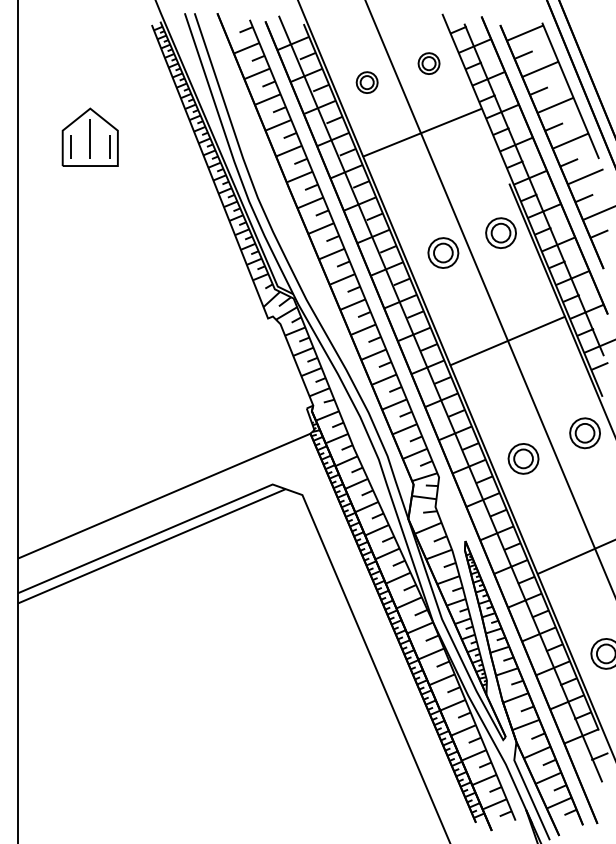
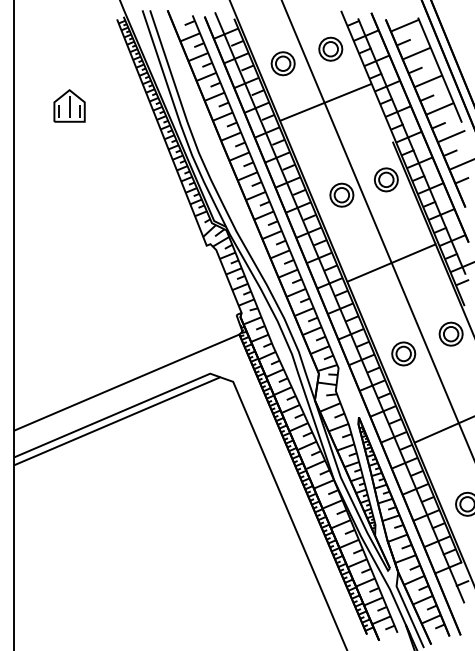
part: (428, 62) -> (330, 48), size x1.43
part: (366, 82) -> (282, 63), size x1.43
part: (90, 136) -> (69, 105), size x0.71

